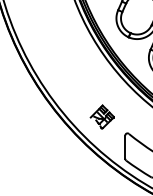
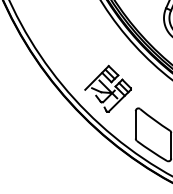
part: (102, 116) -> (108, 88), size x1.67

